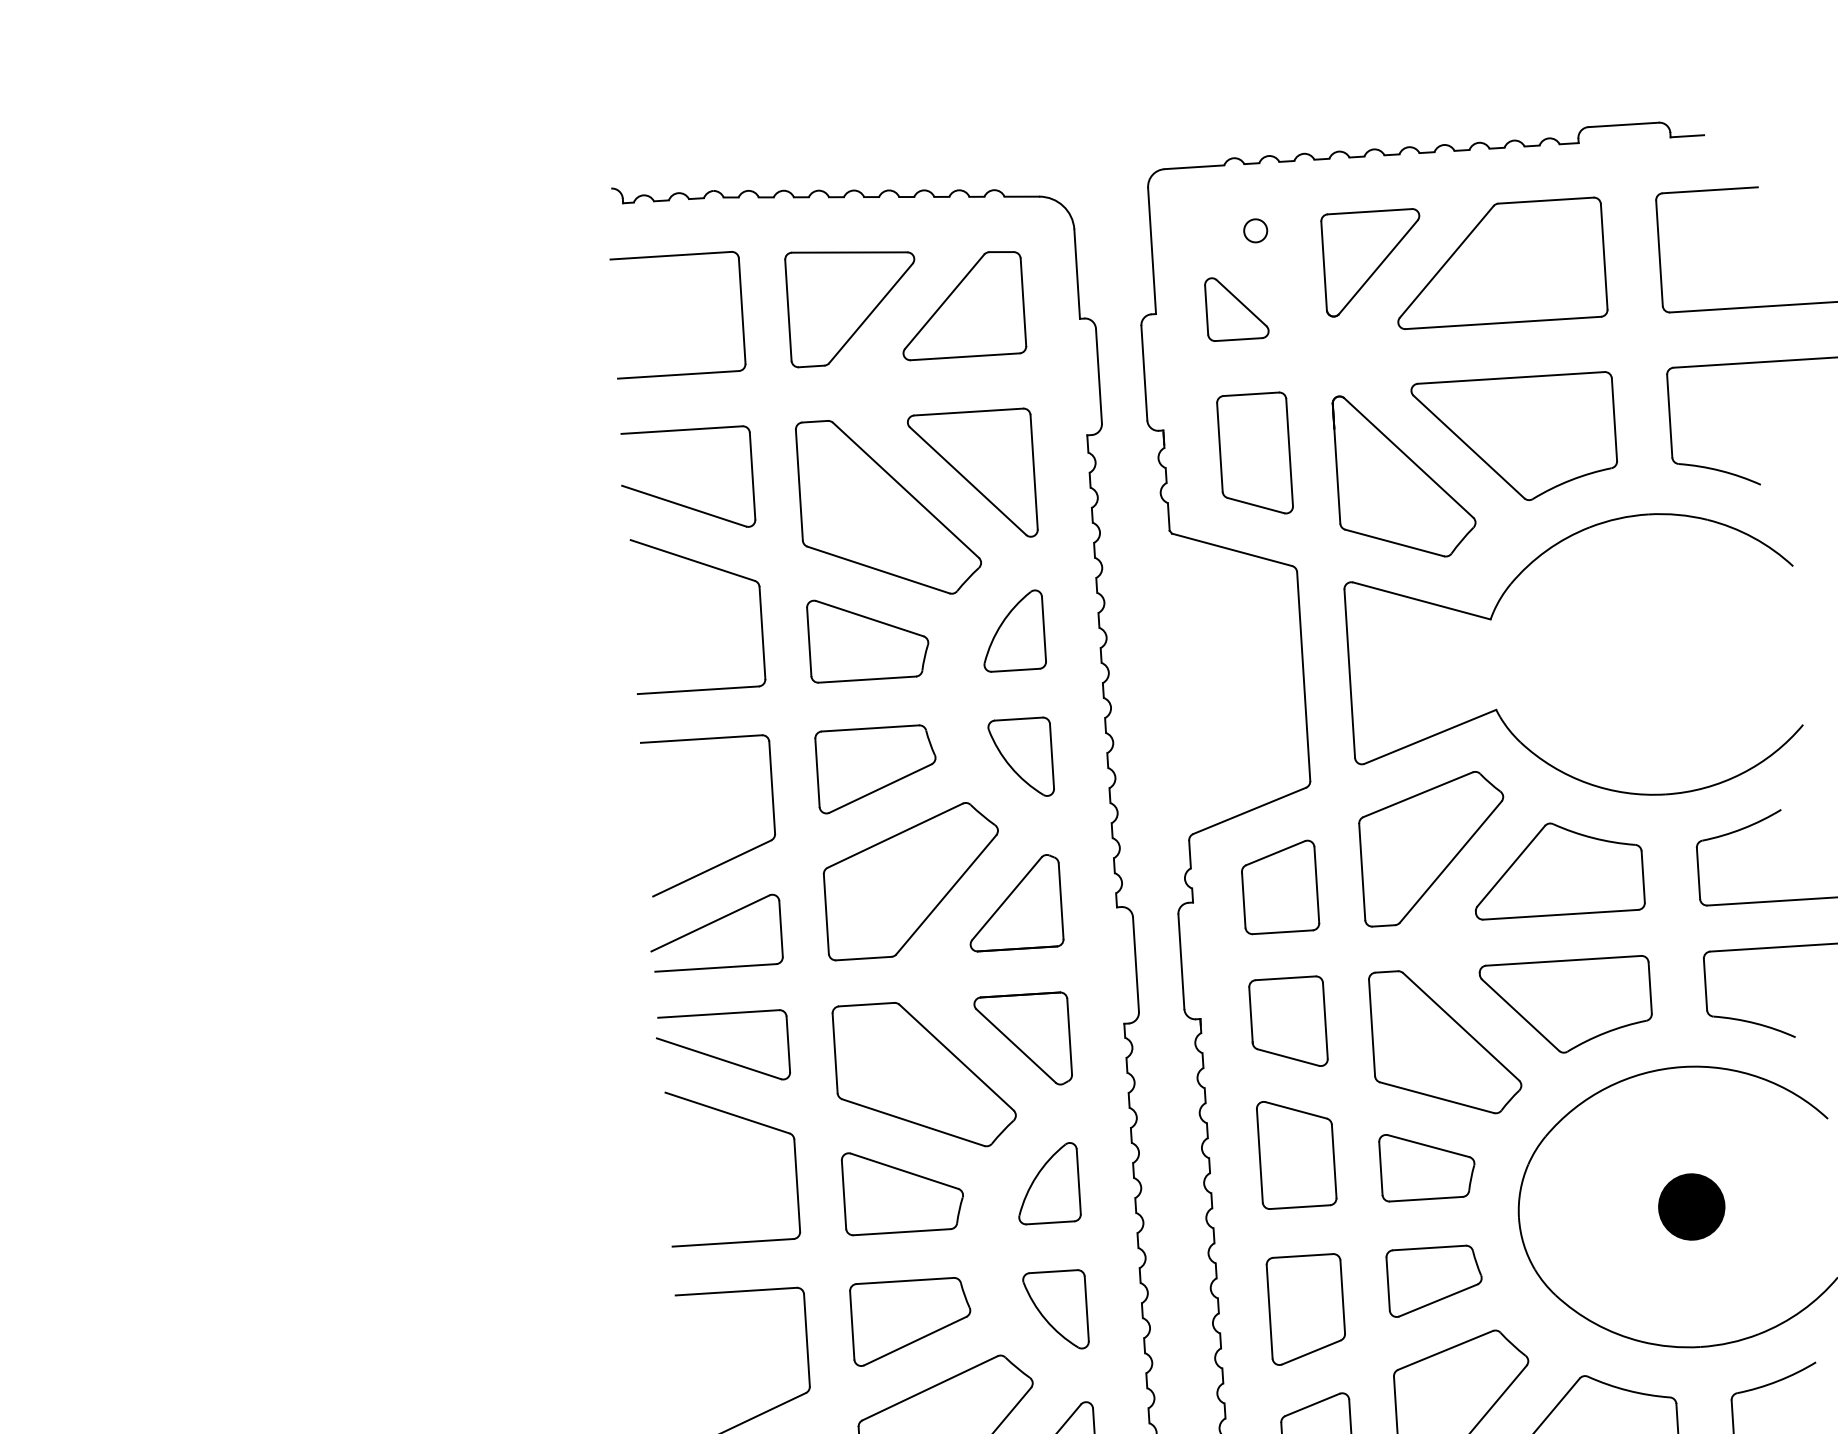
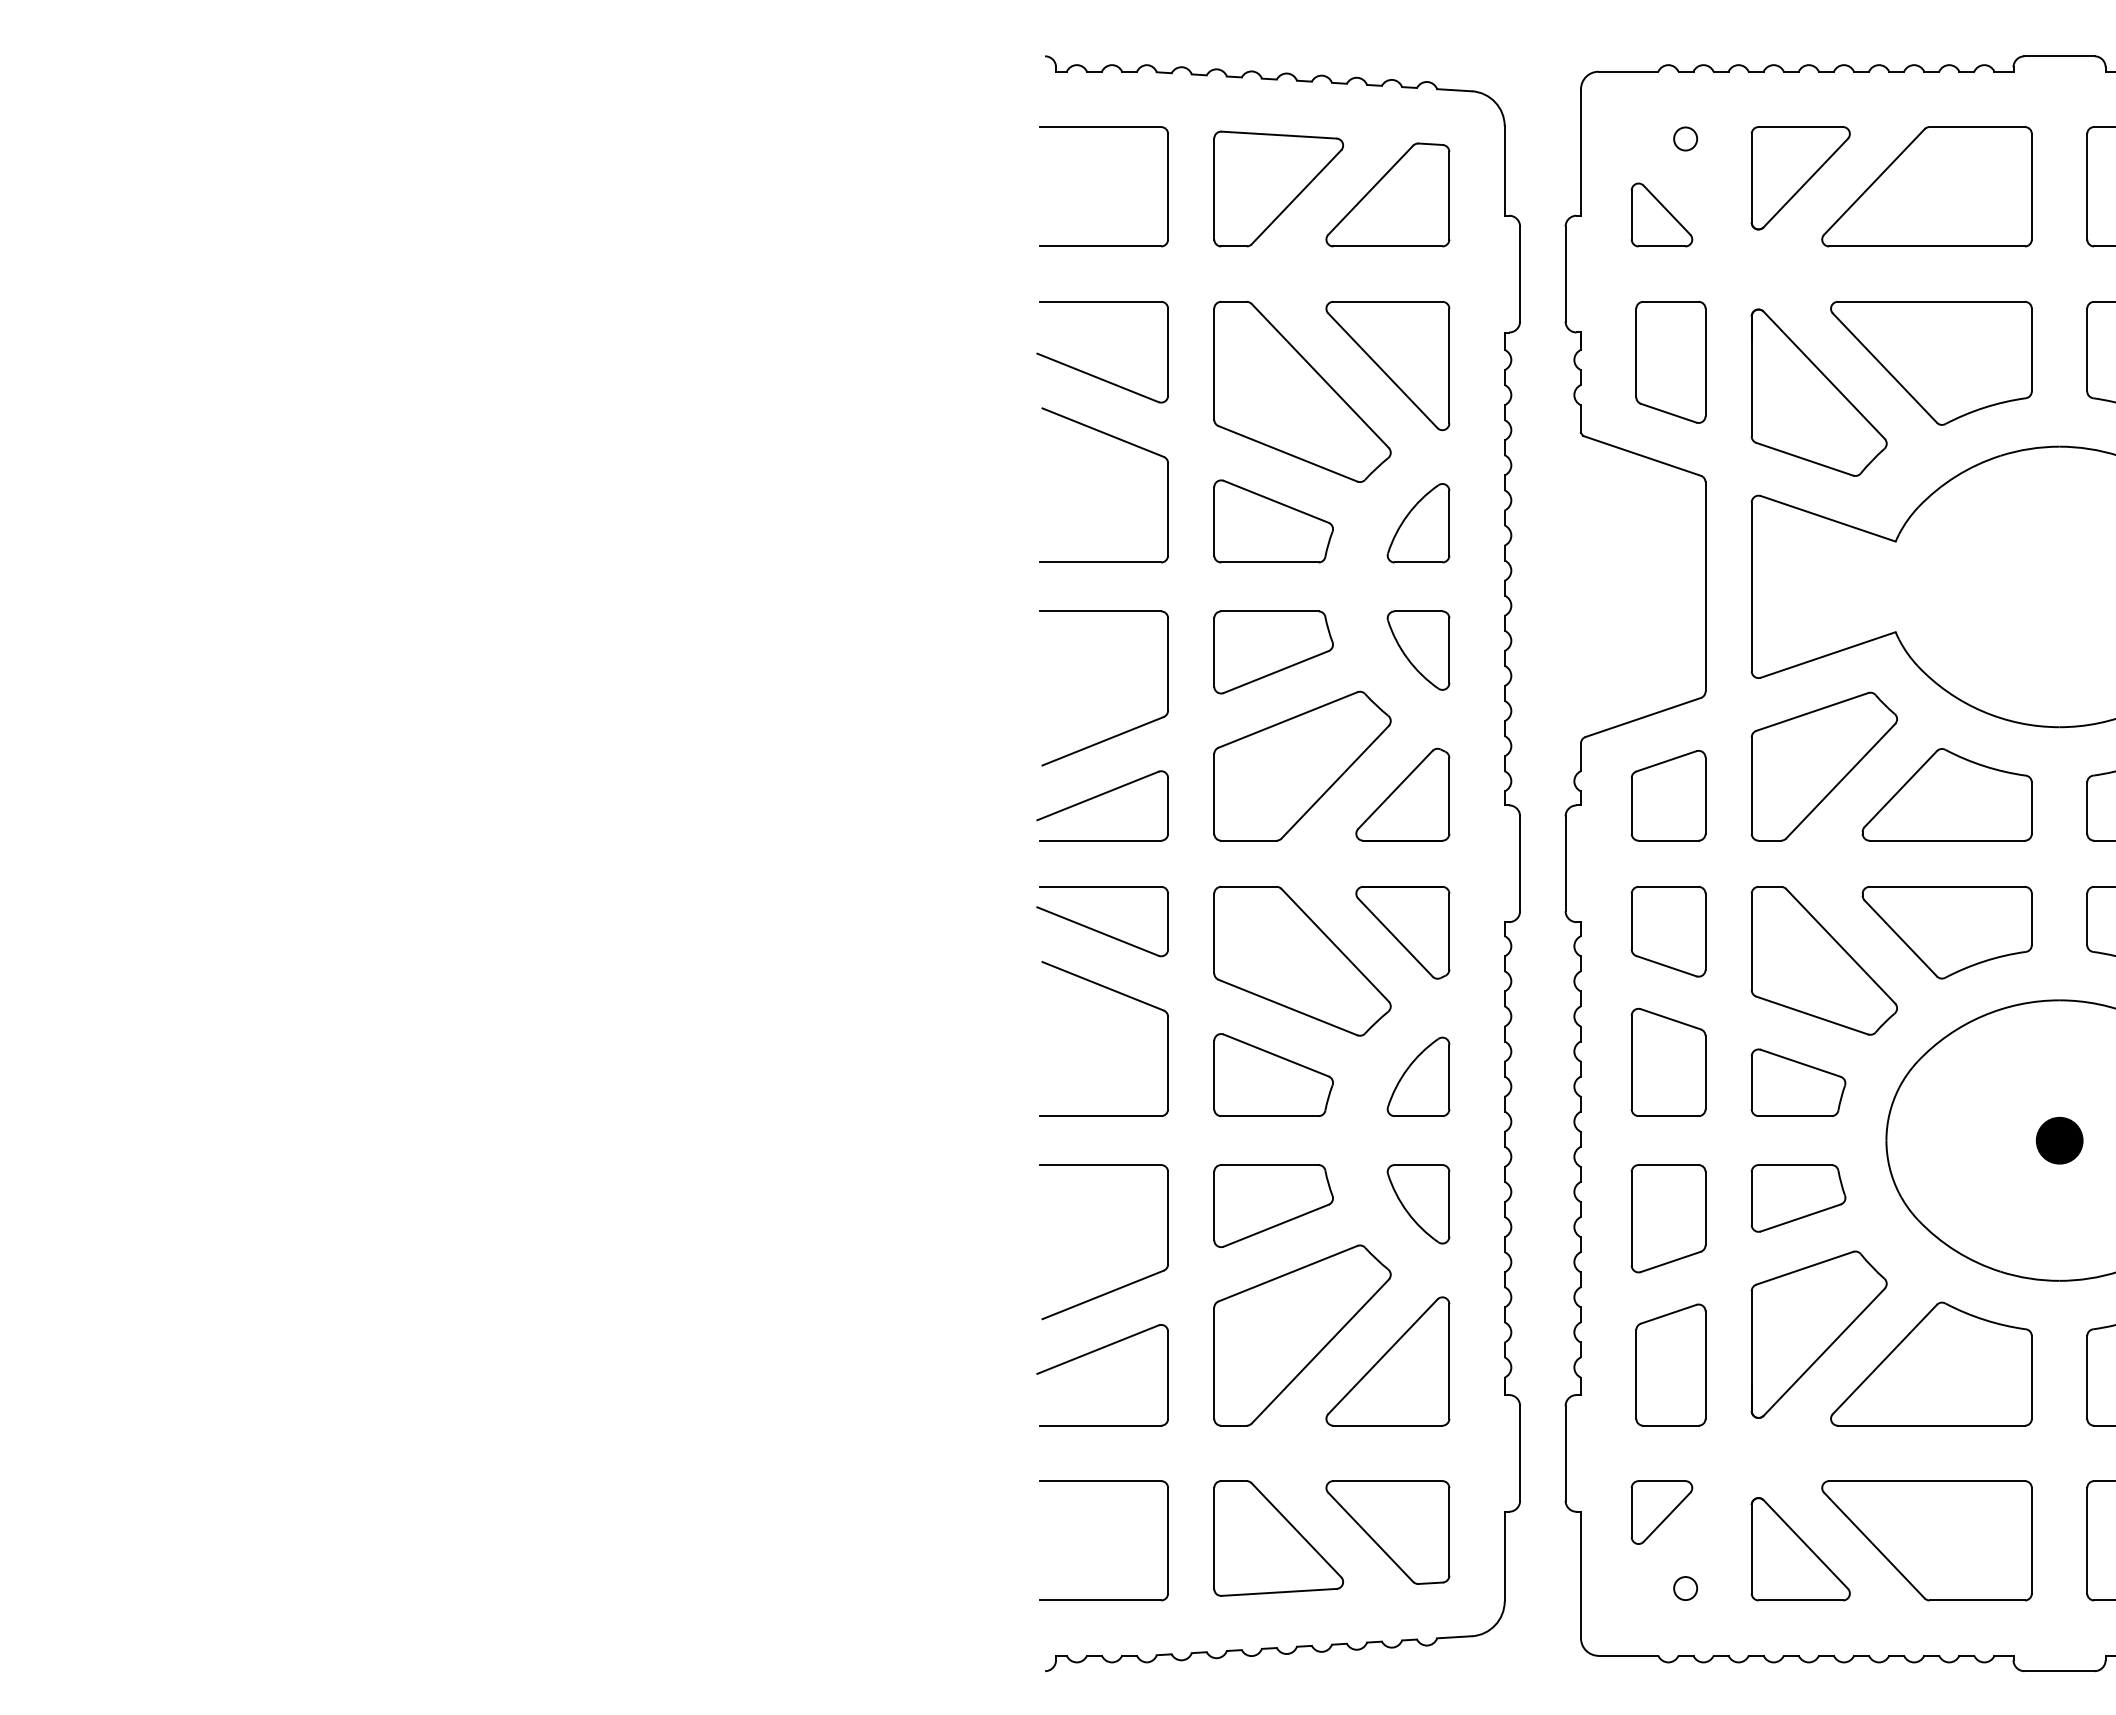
part: (1691, 1206) -> (2059, 1140), size x0.7

